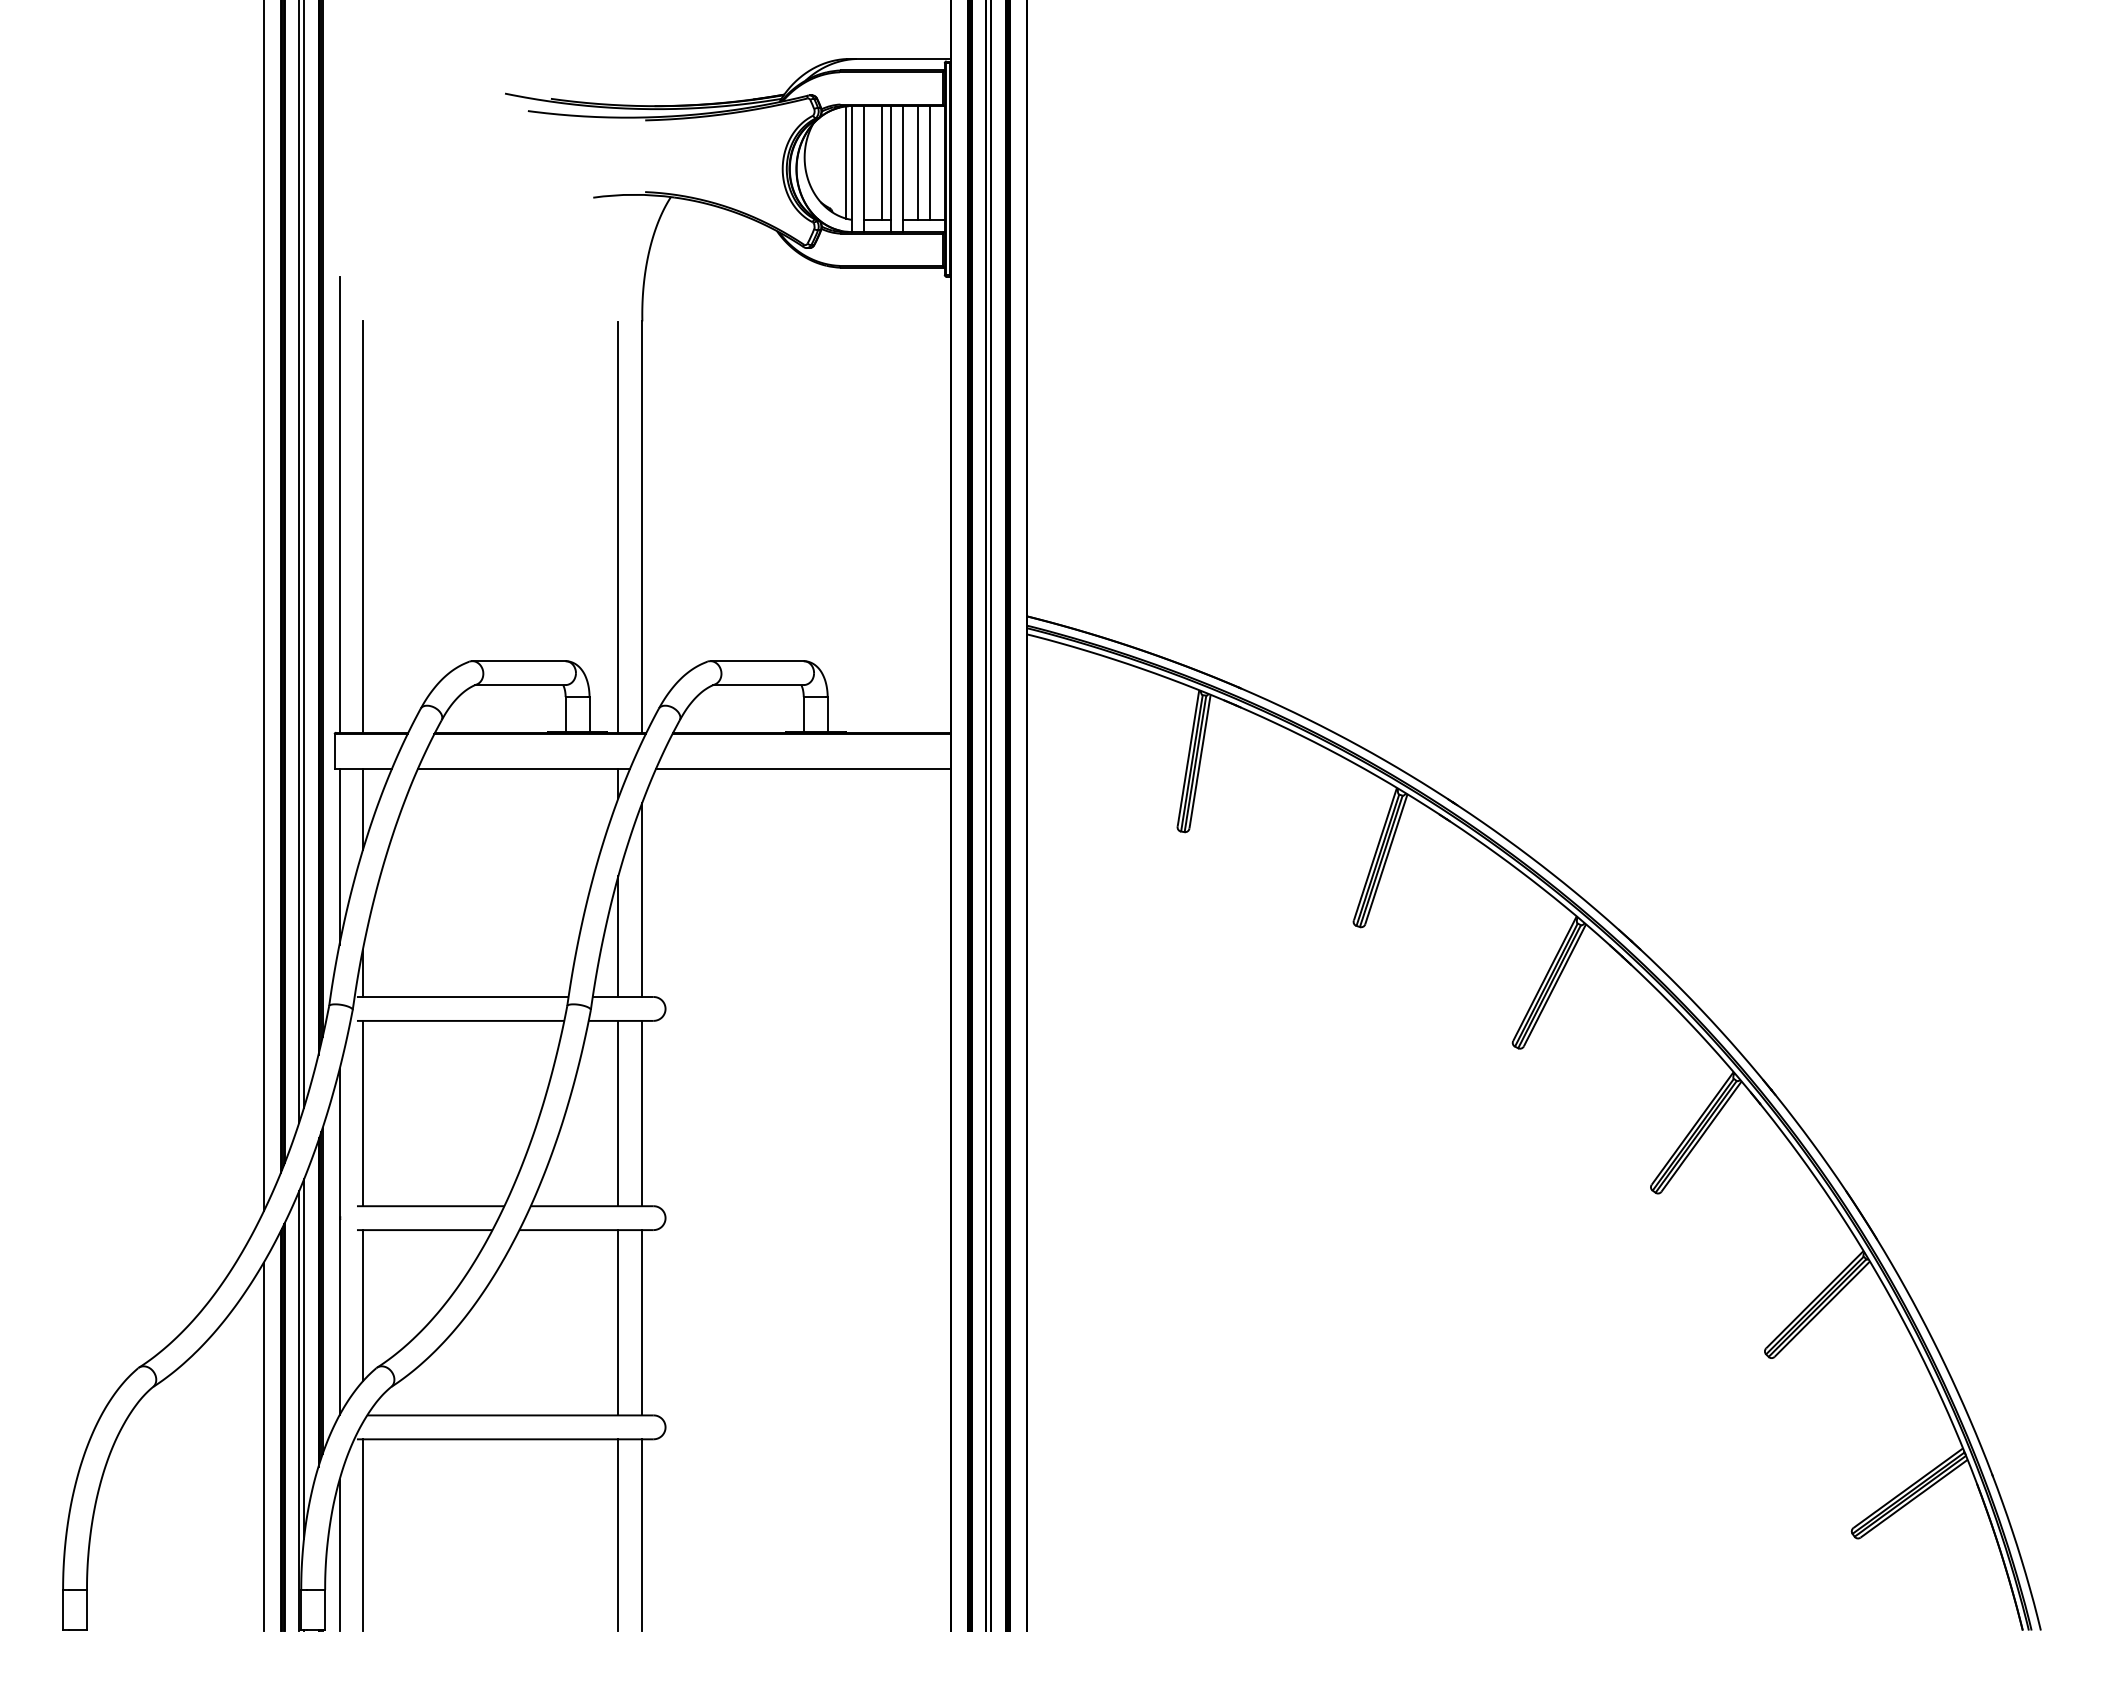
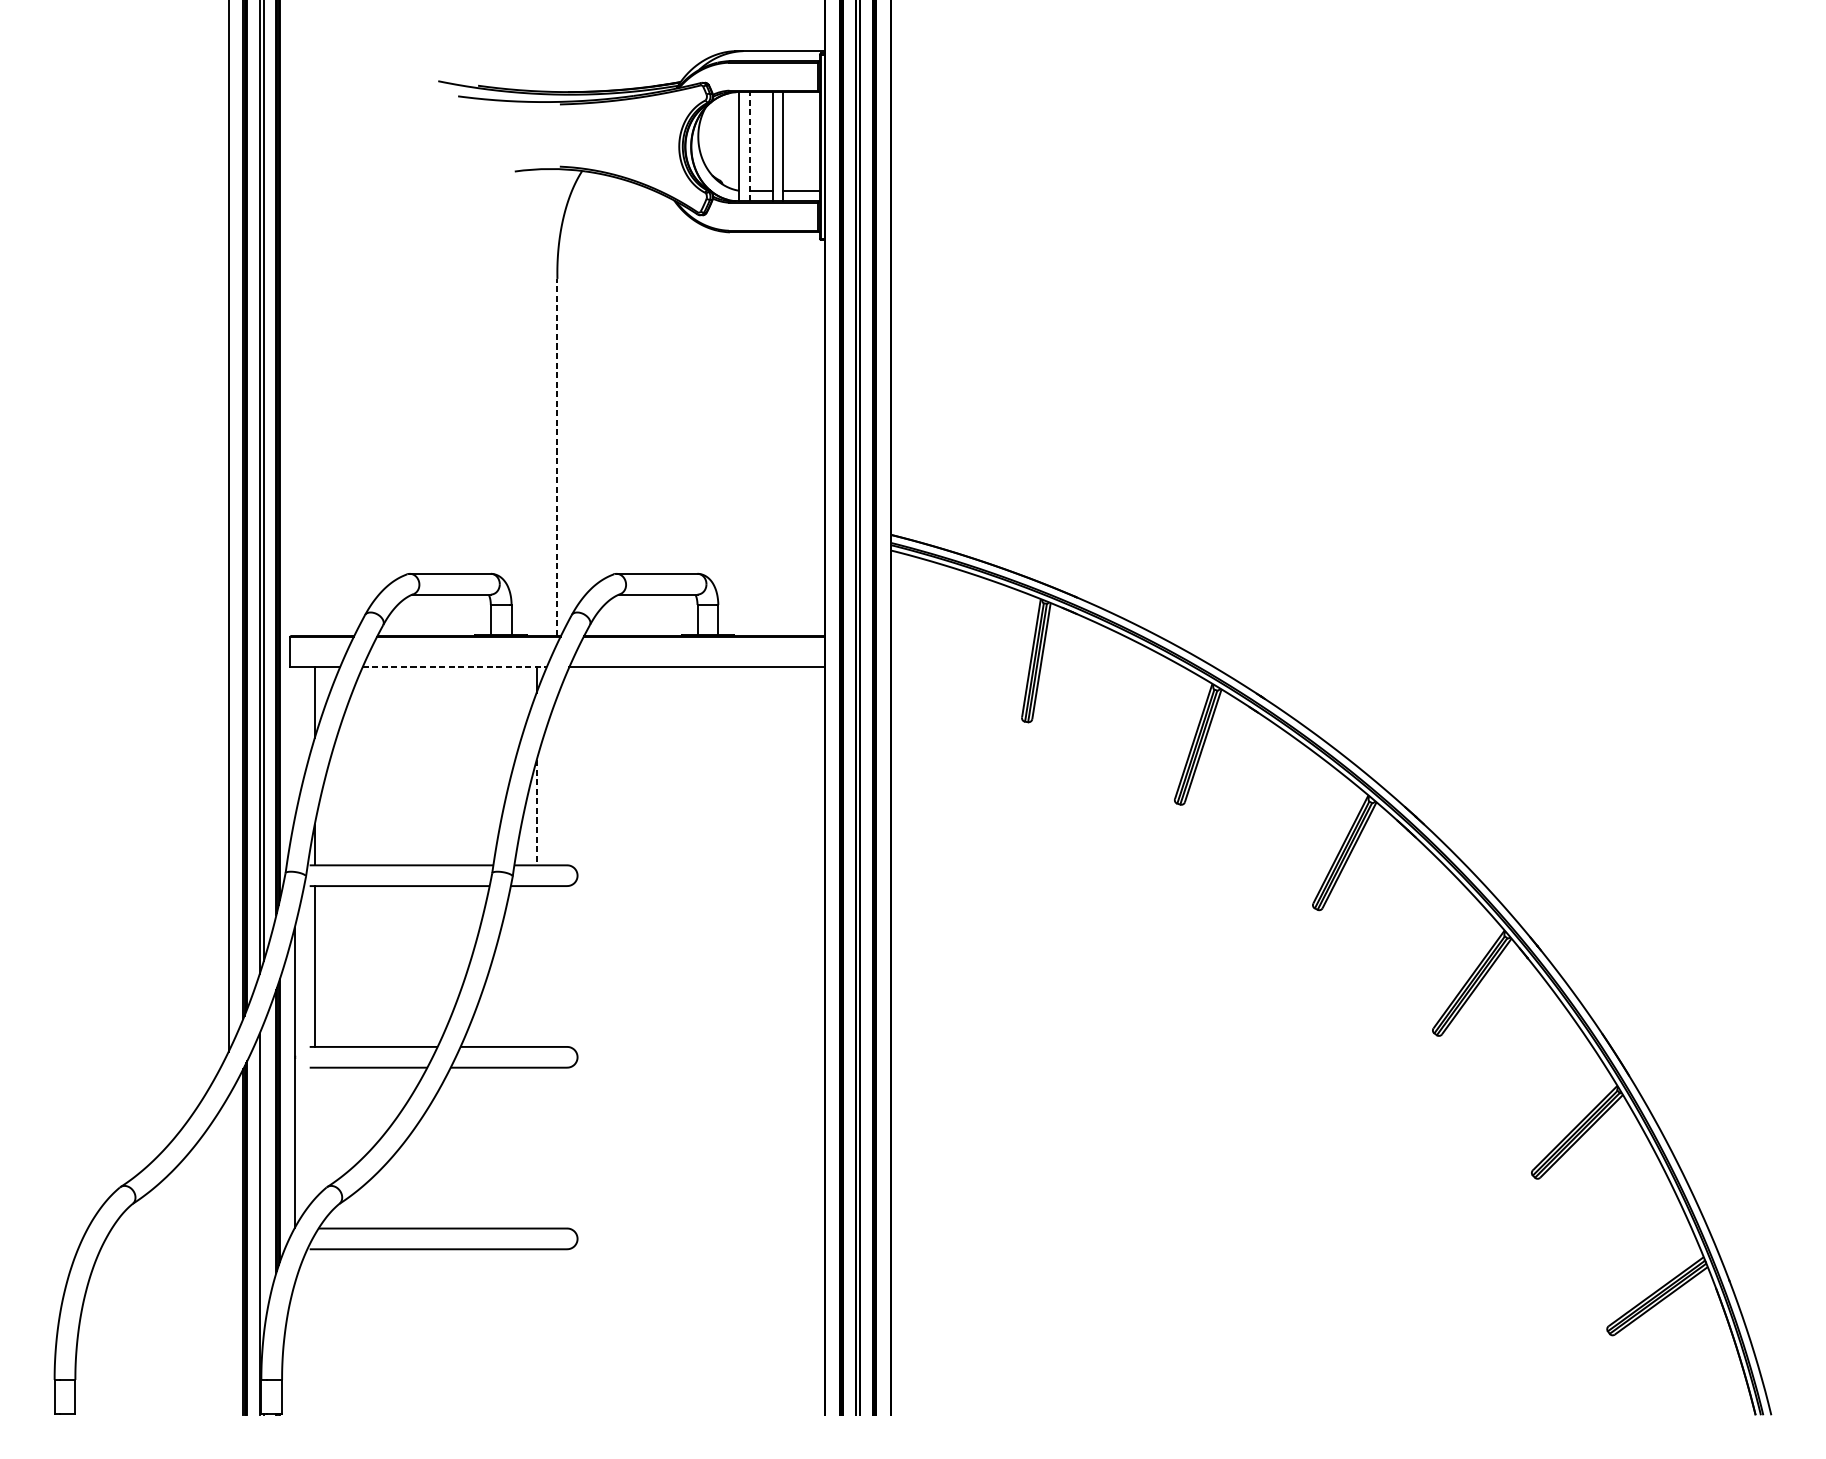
line: (845, 162) -> (733, 140), removed
line: (882, 163) -> (765, 141), removed
line: (918, 163) -> (797, 141), removed
line: (930, 163) -> (807, 141), removed
line: (863, 169) -> (749, 147), solid -> dashed
line: (339, 504) -> (294, 437), removed
line: (362, 526) -> (314, 456), removed
line: (618, 526) -> (536, 456), removed
line: (642, 527) -> (557, 457), solid -> dashed
line: (524, 768) -> (455, 667), solid -> dashed
line: (339, 856) -> (294, 743), removed
line: (642, 899) -> (557, 780), removed
line: (618, 936) -> (536, 812), solid -> dashed
line: (618, 1113) -> (536, 966), removed
line: (642, 1113) -> (557, 966), removed
line: (362, 1305) -> (314, 1133), removed
line: (618, 1322) -> (536, 1147), removed
line: (642, 1322) -> (557, 1147), removed
line: (304, 1358) -> (264, 1179), removed
line: (263, 1446) -> (228, 1255), removed
line: (362, 1534) -> (314, 1331), removed
line: (618, 1534) -> (536, 1331), removed
line: (642, 1534) -> (557, 1331), removed
line: (339, 1554) -> (294, 1349), removed

